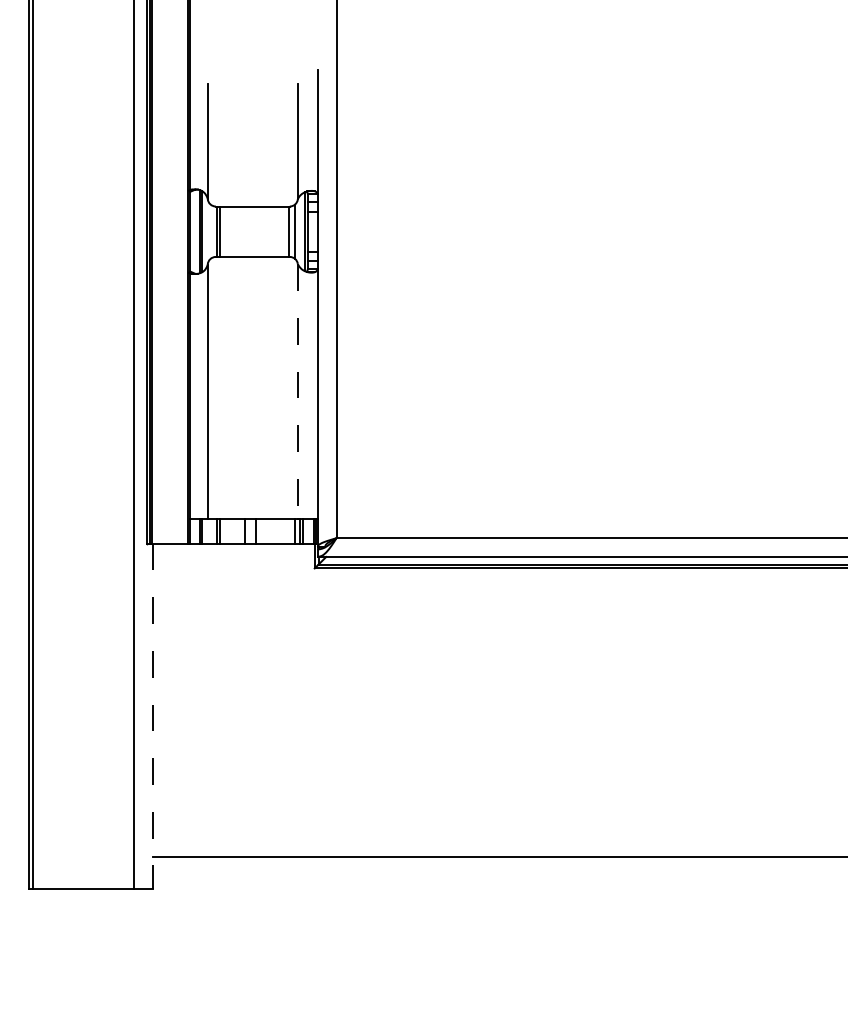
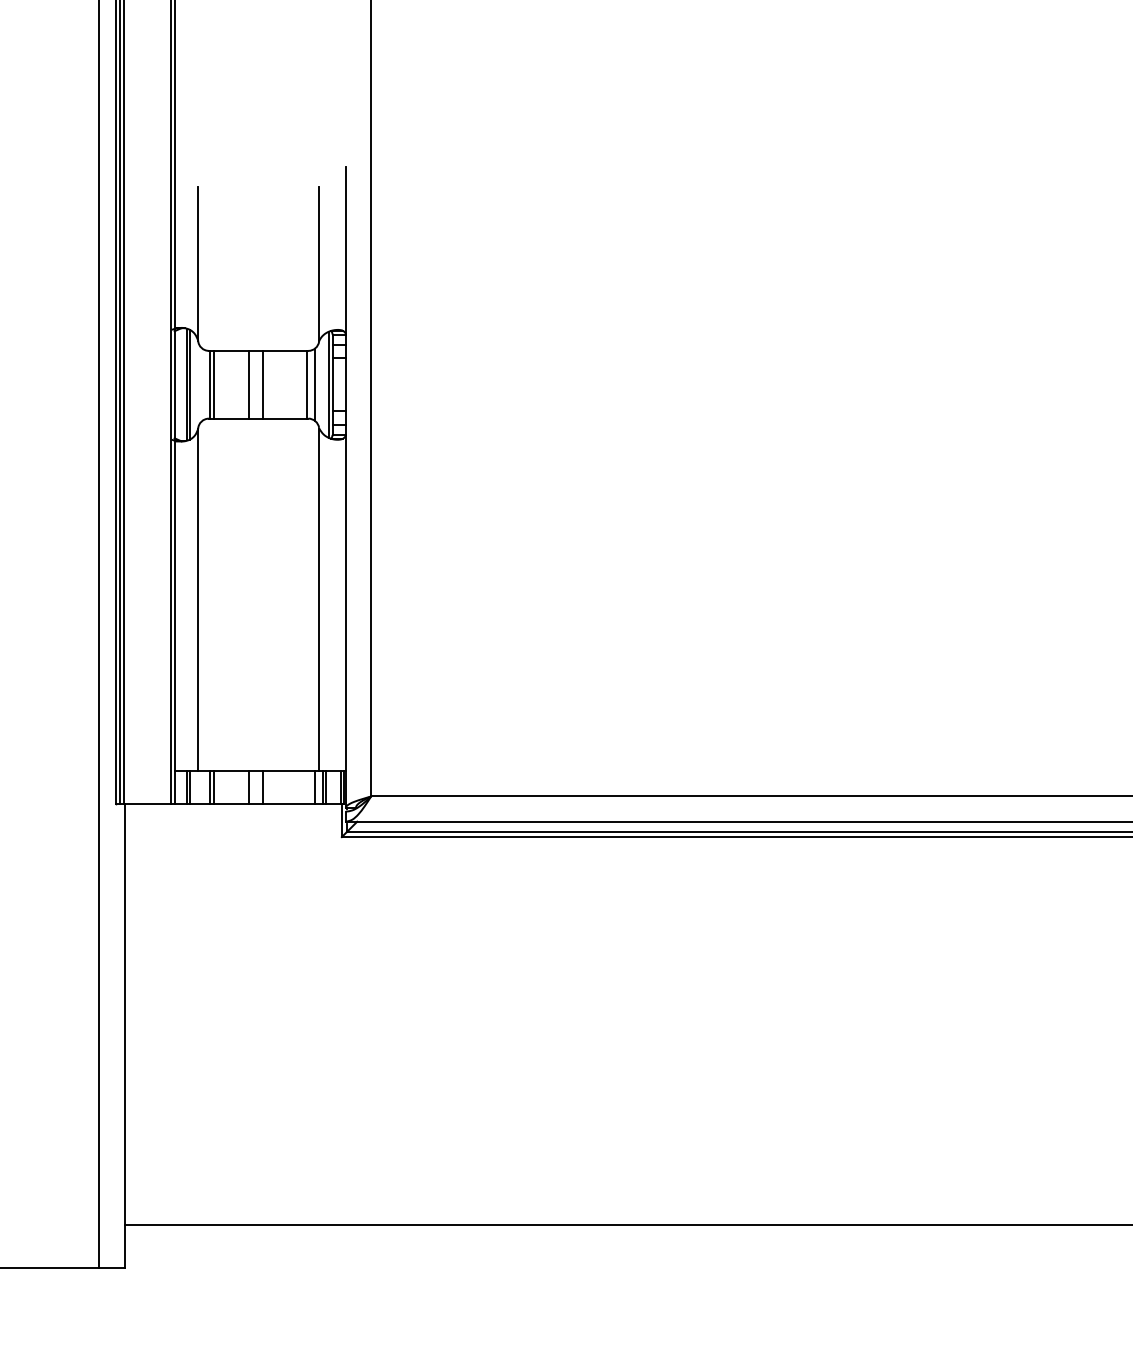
line: (245, 231) -> (248, 384), added
line: (256, 231) -> (263, 384), added
line: (297, 392) -> (318, 600), dashed -> solid
line: (153, 716) -> (125, 1036), dashed -> solid

